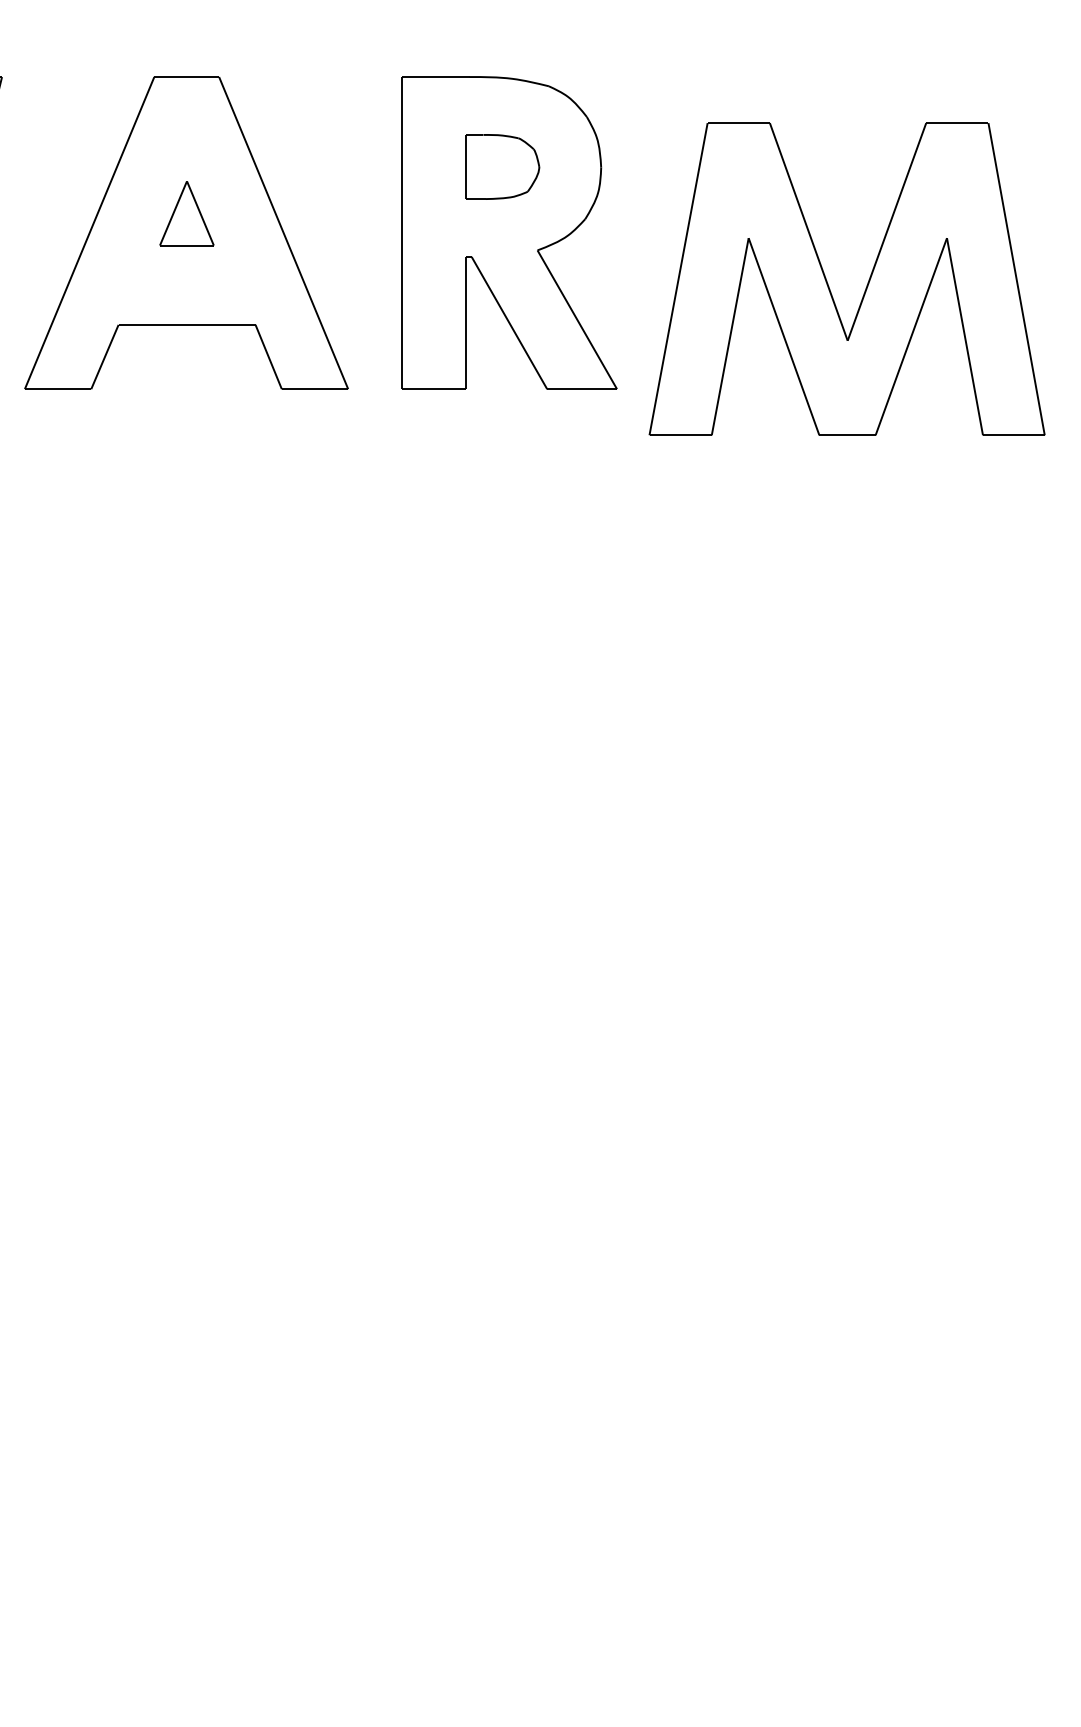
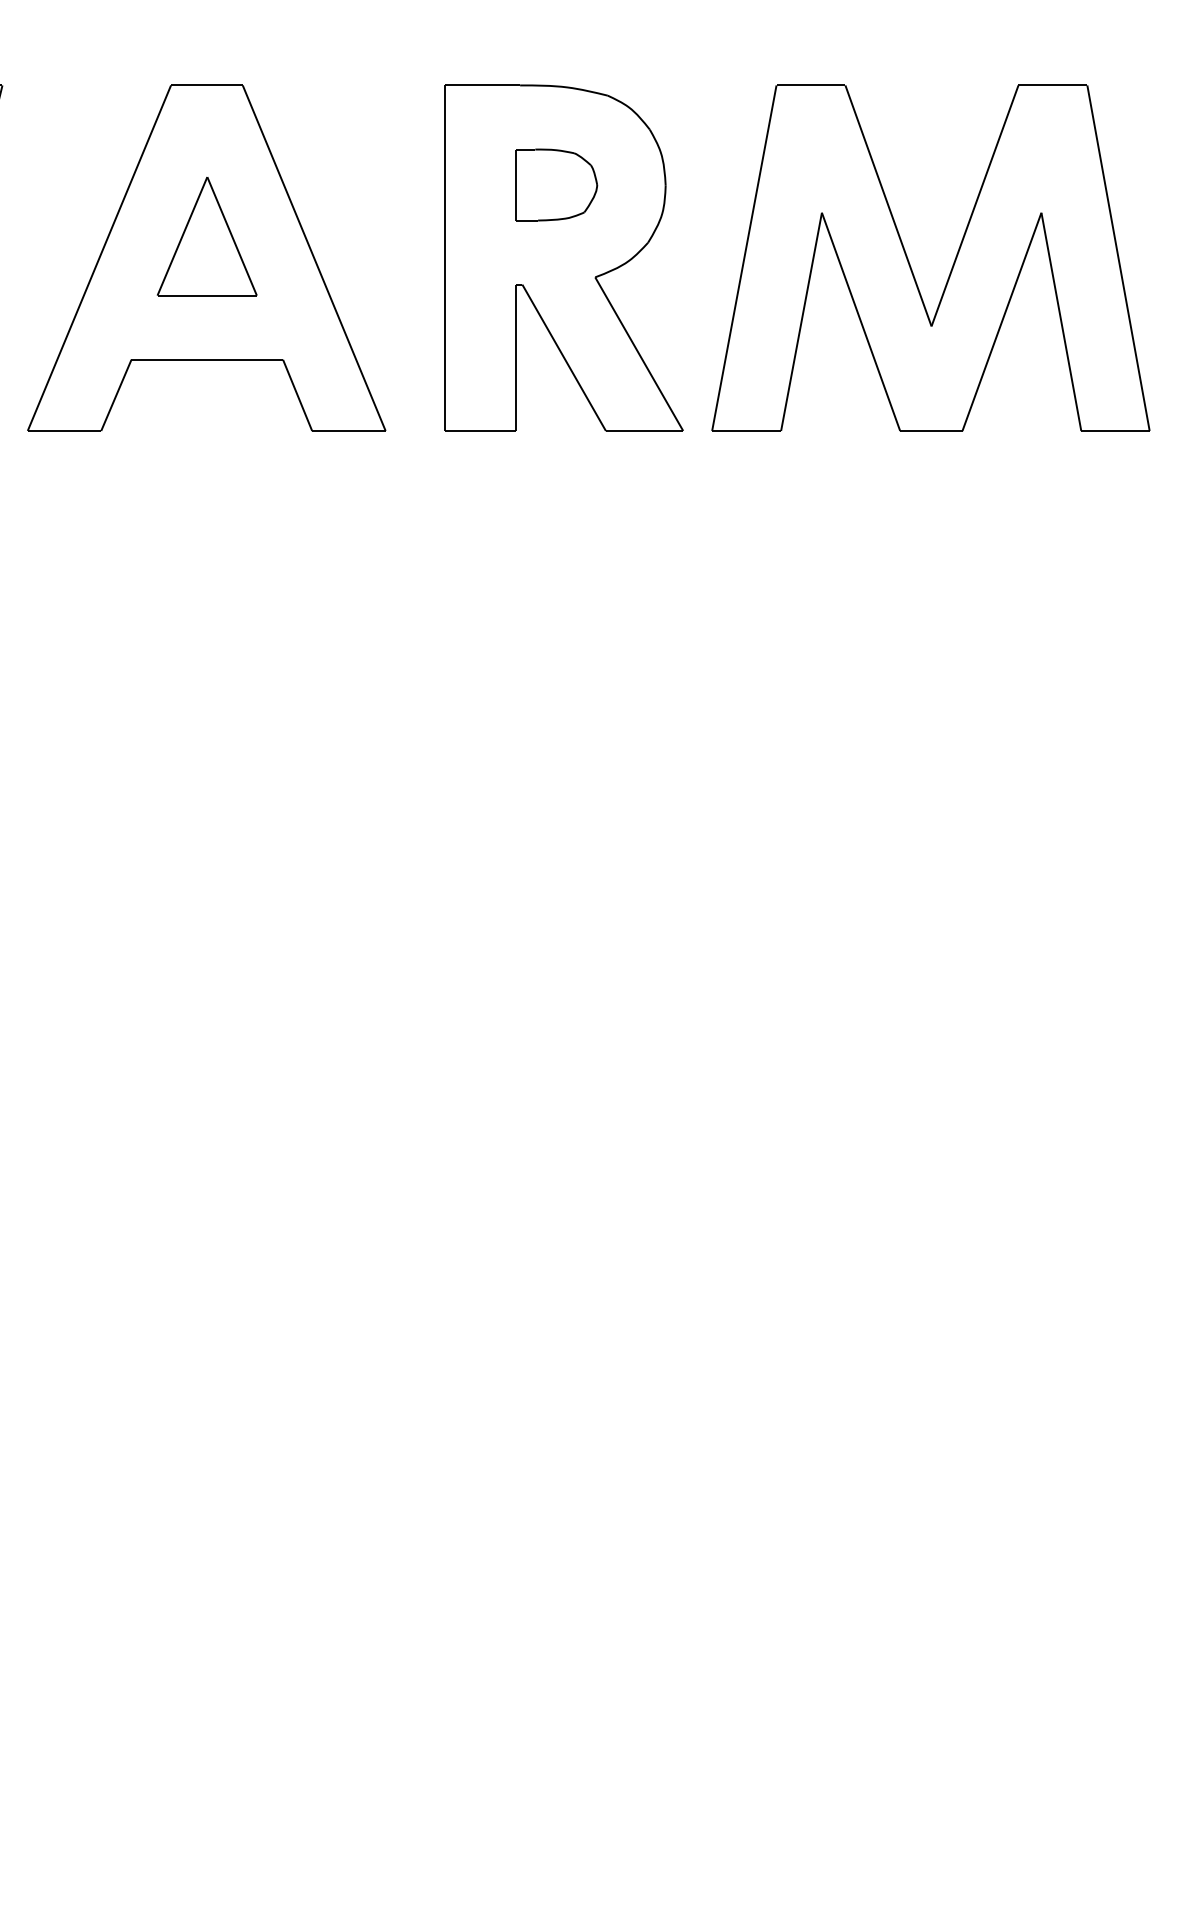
part: (186, 213) -> (206, 236), size x1.67
part: (829, 286) -> (911, 266), moved

